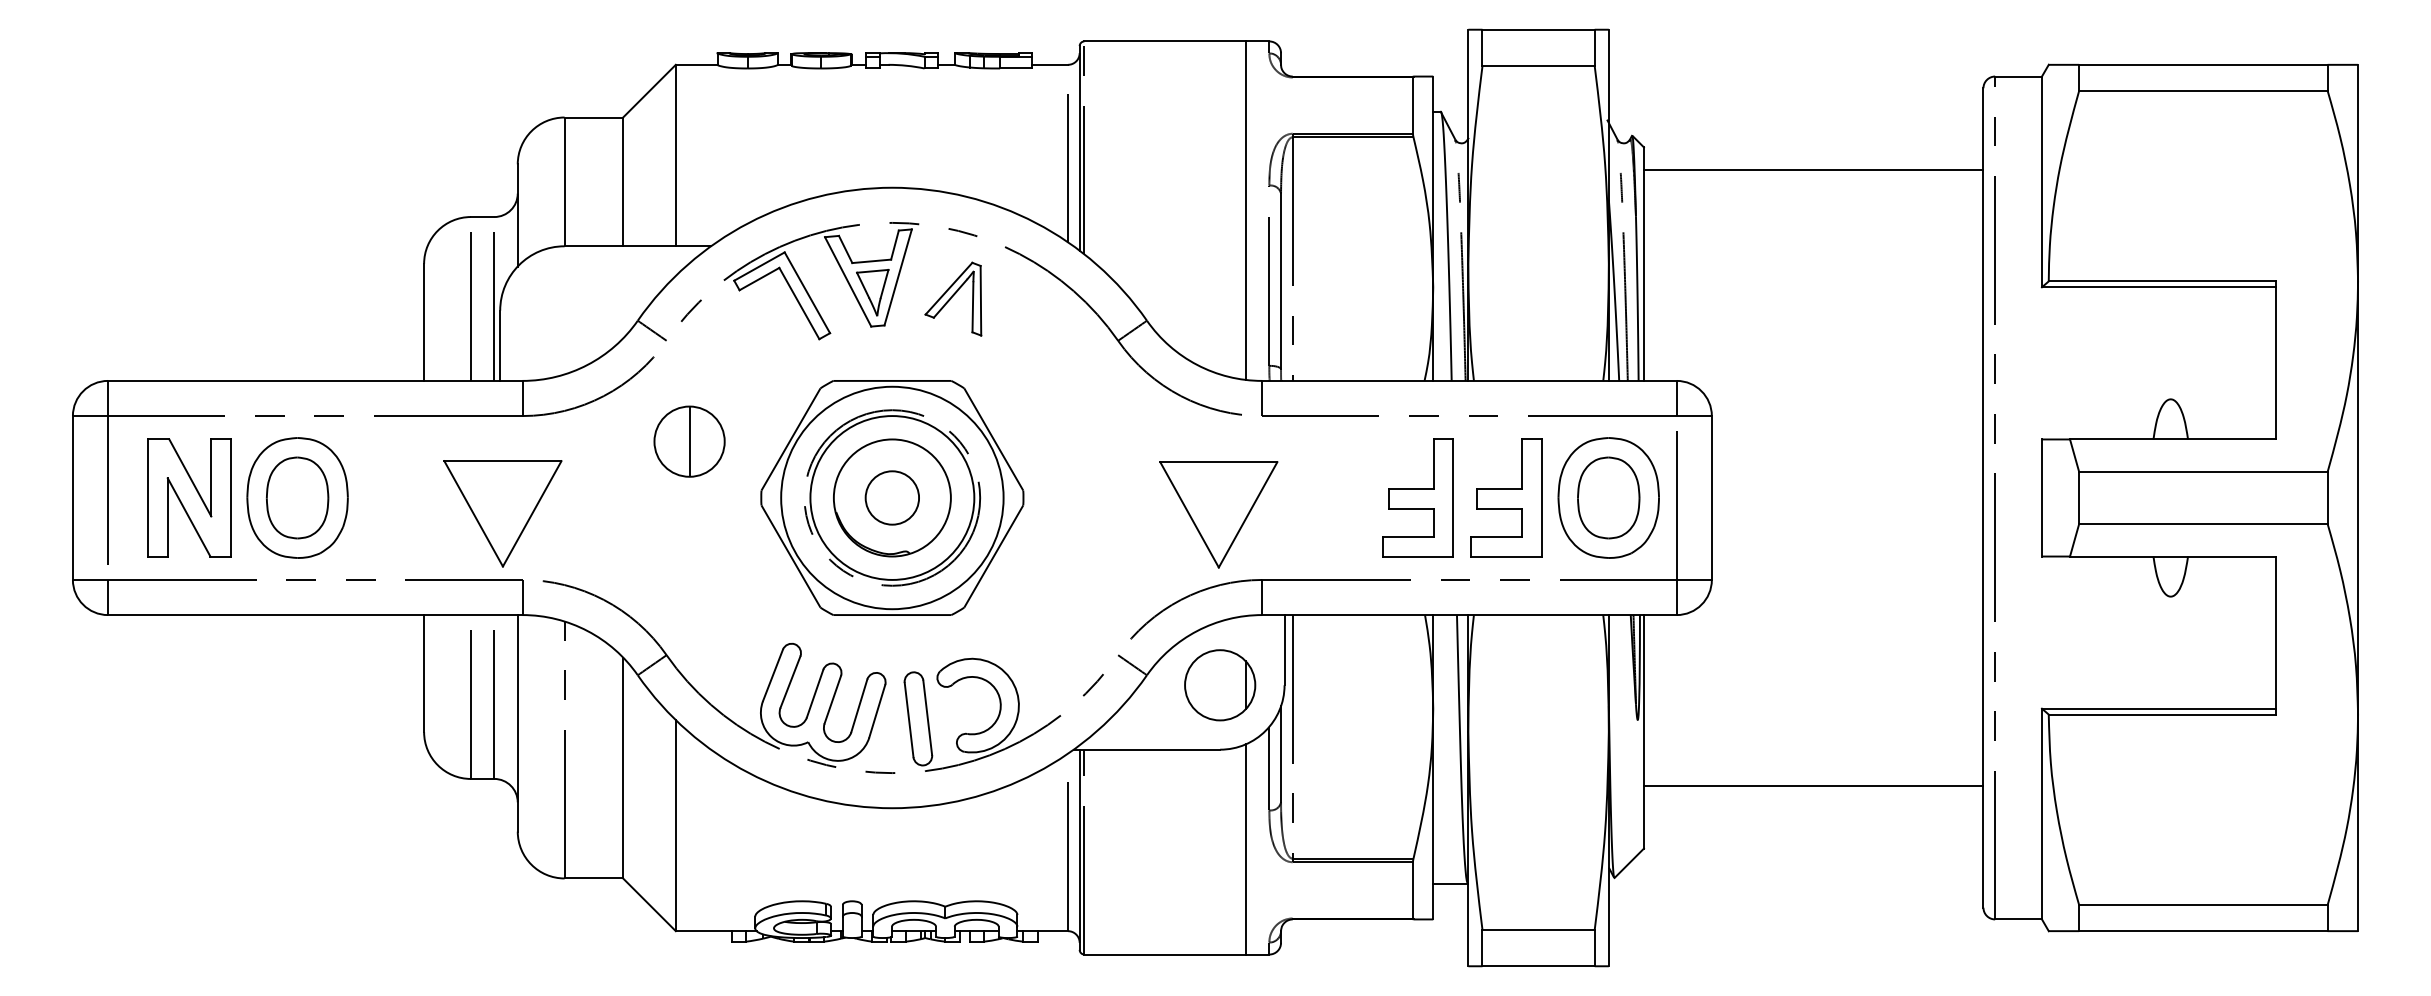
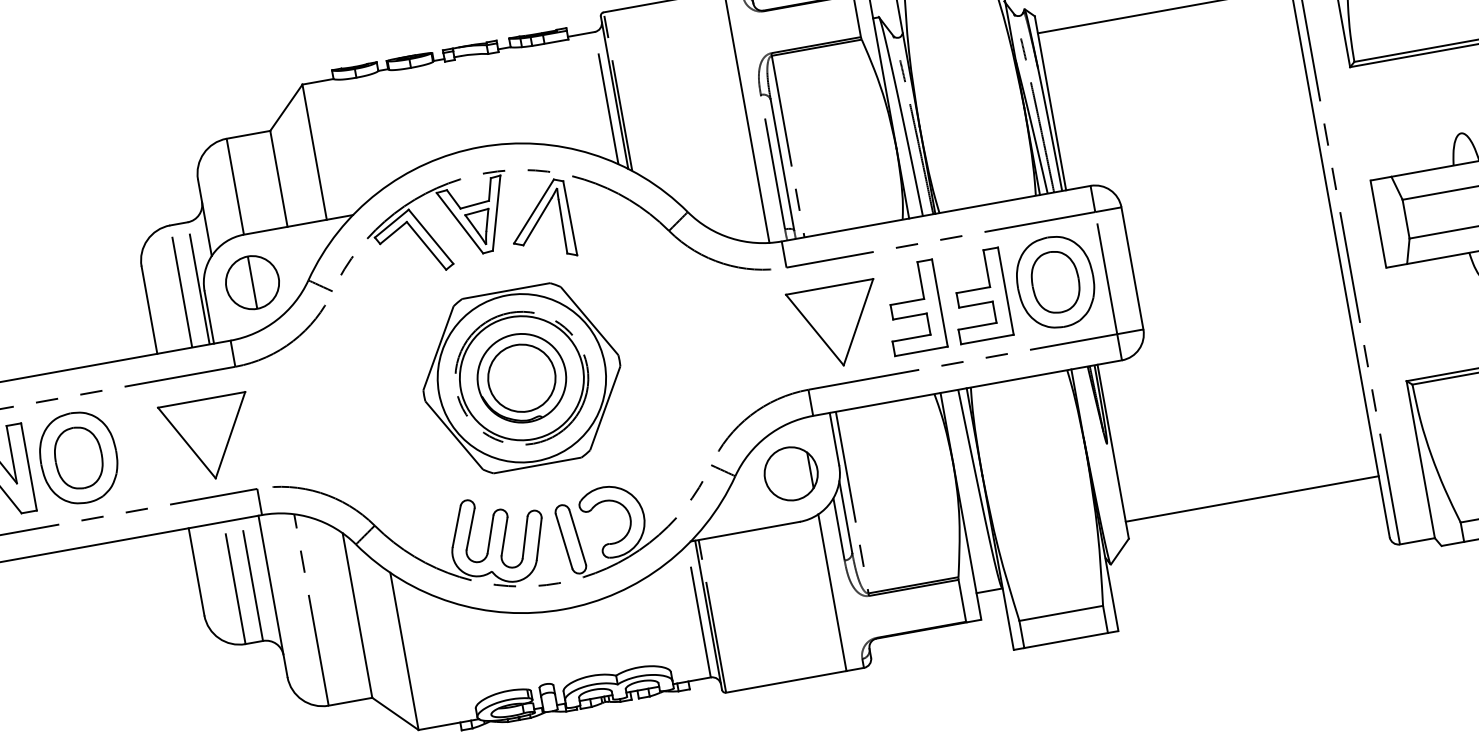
part: (953, 299) -> (540, 222), size x1.43
part: (689, 441) -> (252, 282), moved
circle: (891, 497) -> (521, 378), size x1.67
part: (502, 513) -> (208, 438), moved
part: (1218, 514) -> (836, 325), moved
line: (1813, 785) -> (1252, 498), moved

